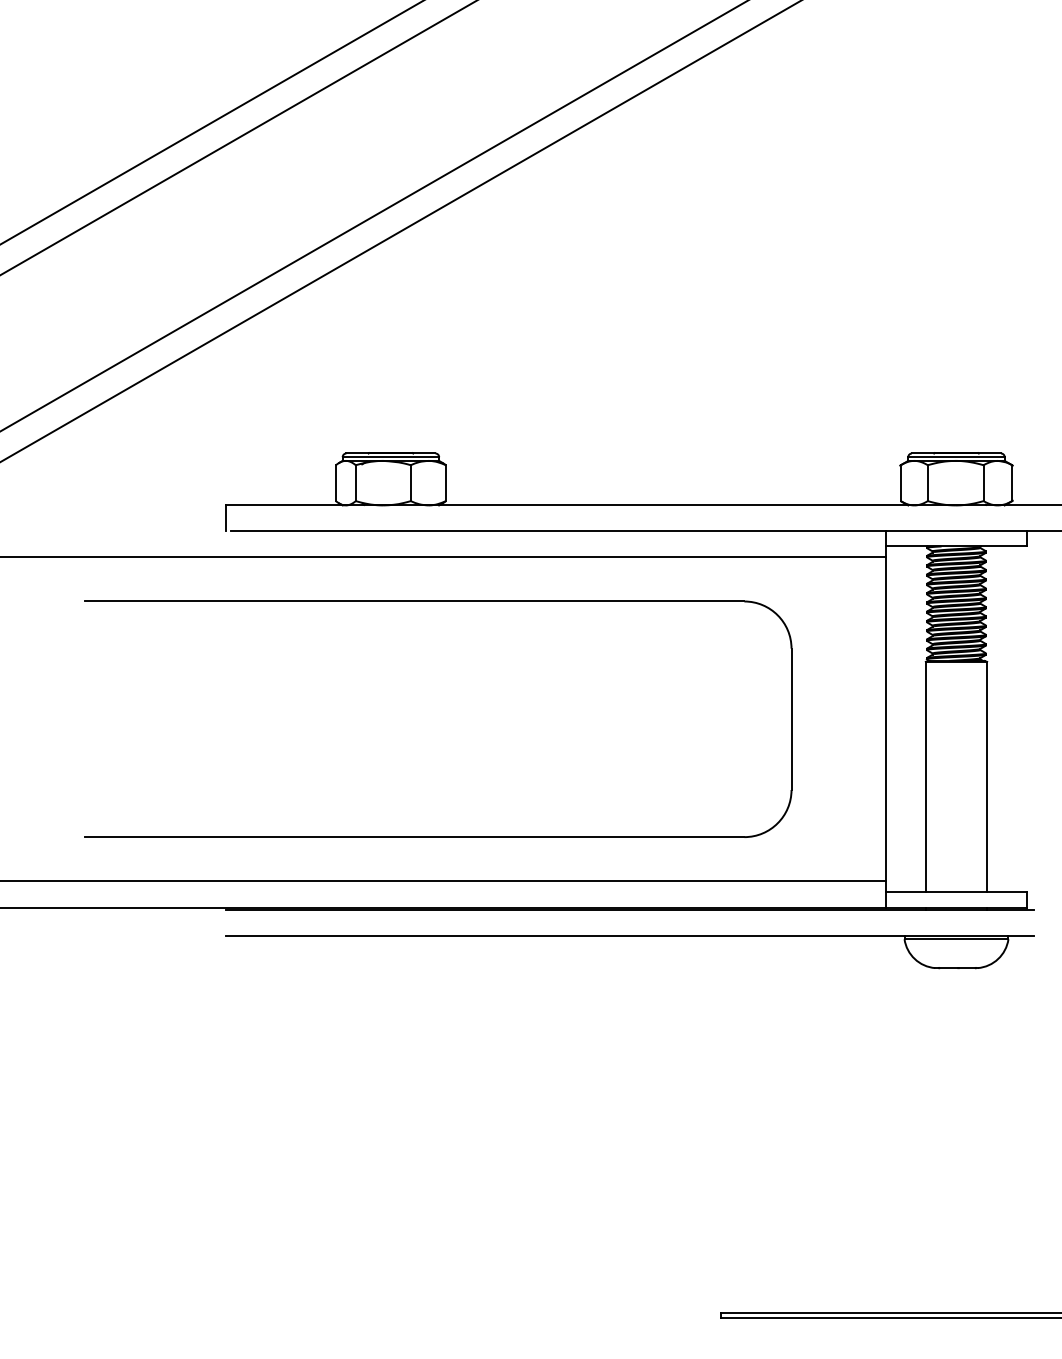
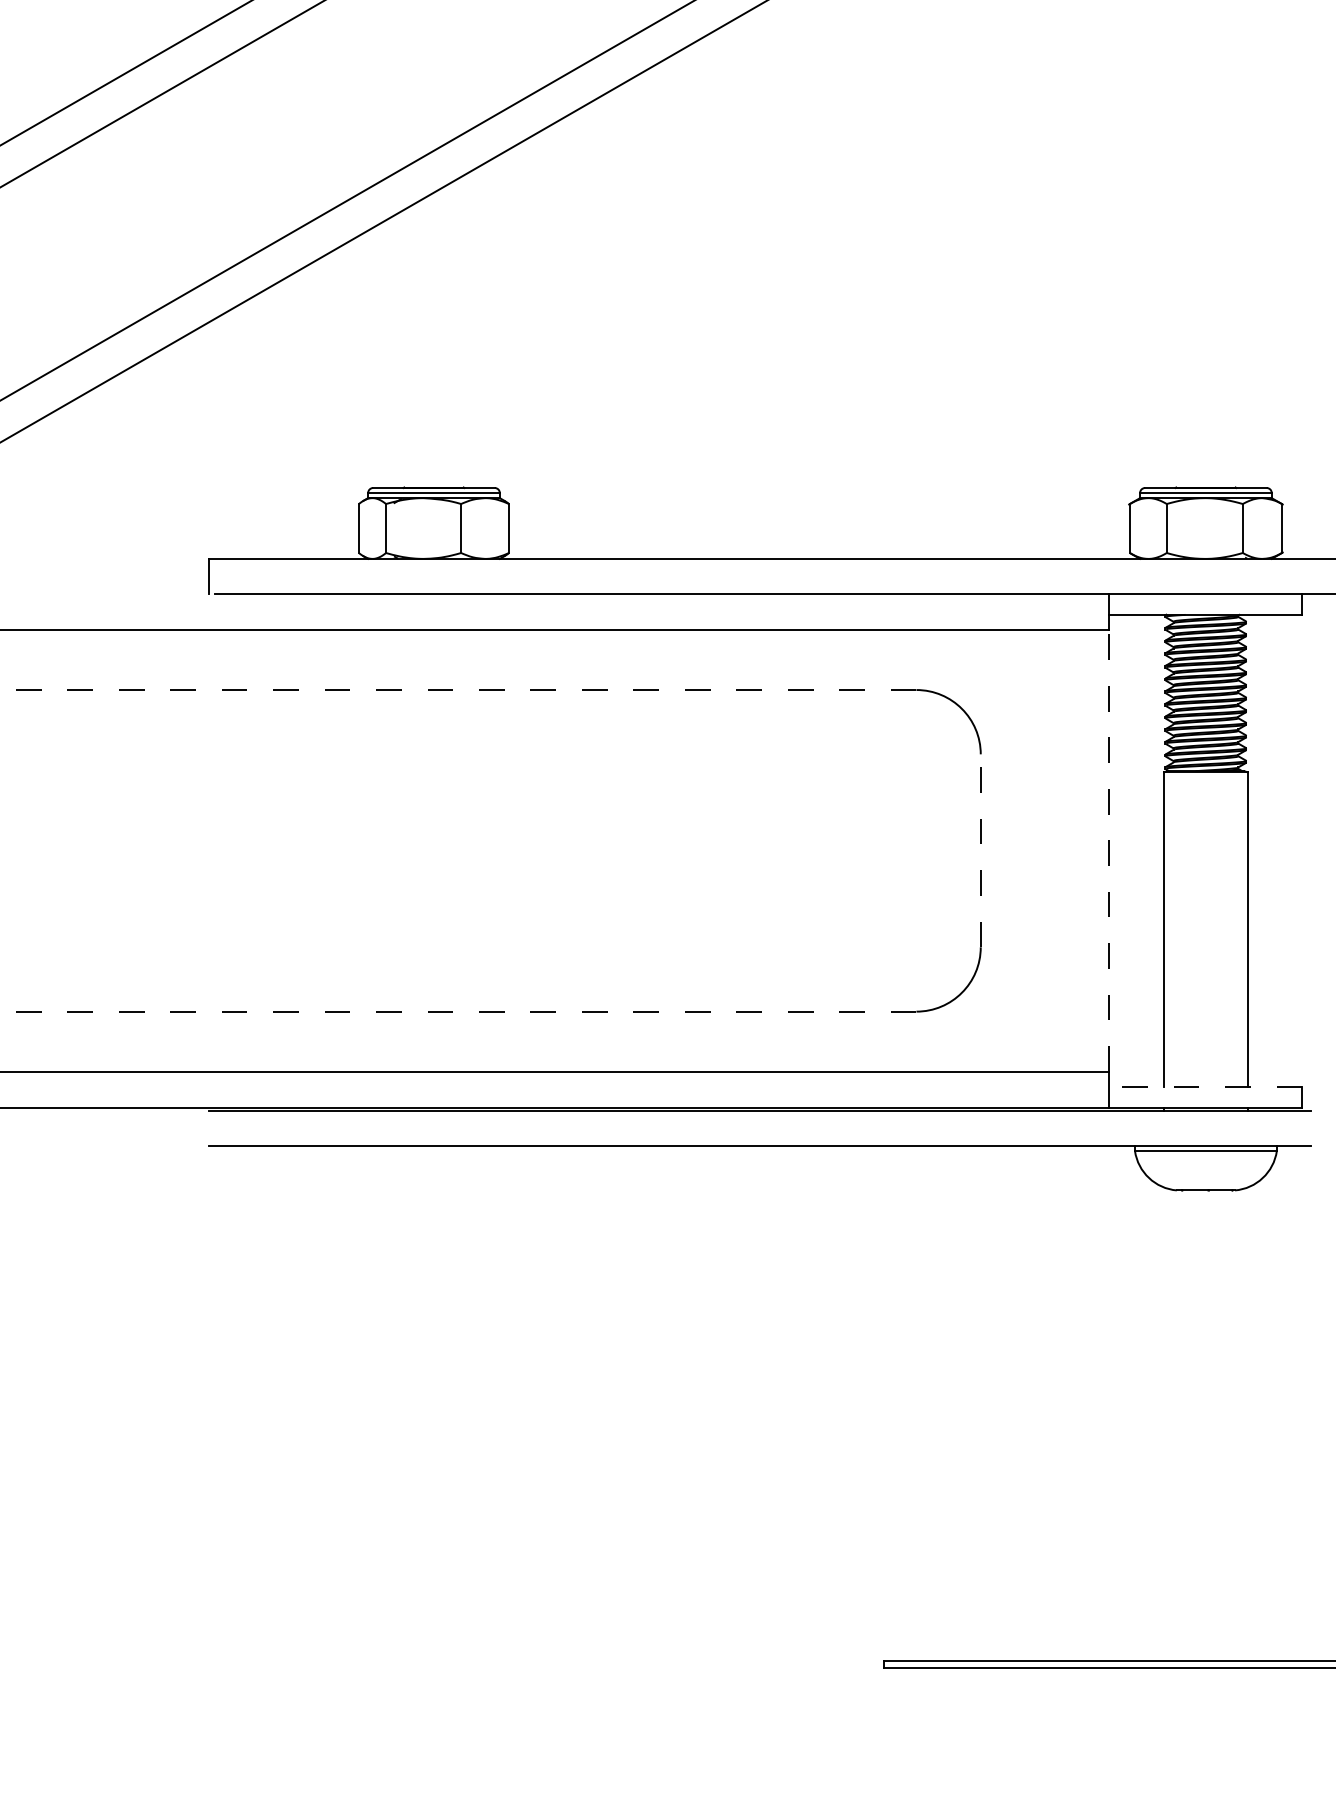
line: (414, 601) -> (466, 690), solid -> dashed
line: (791, 719) -> (980, 851), solid -> dashed
line: (885, 719) -> (1109, 851), solid -> dashed
line: (414, 837) -> (466, 1012), solid -> dashed
line: (956, 892) -> (1205, 1087), solid -> dashed

